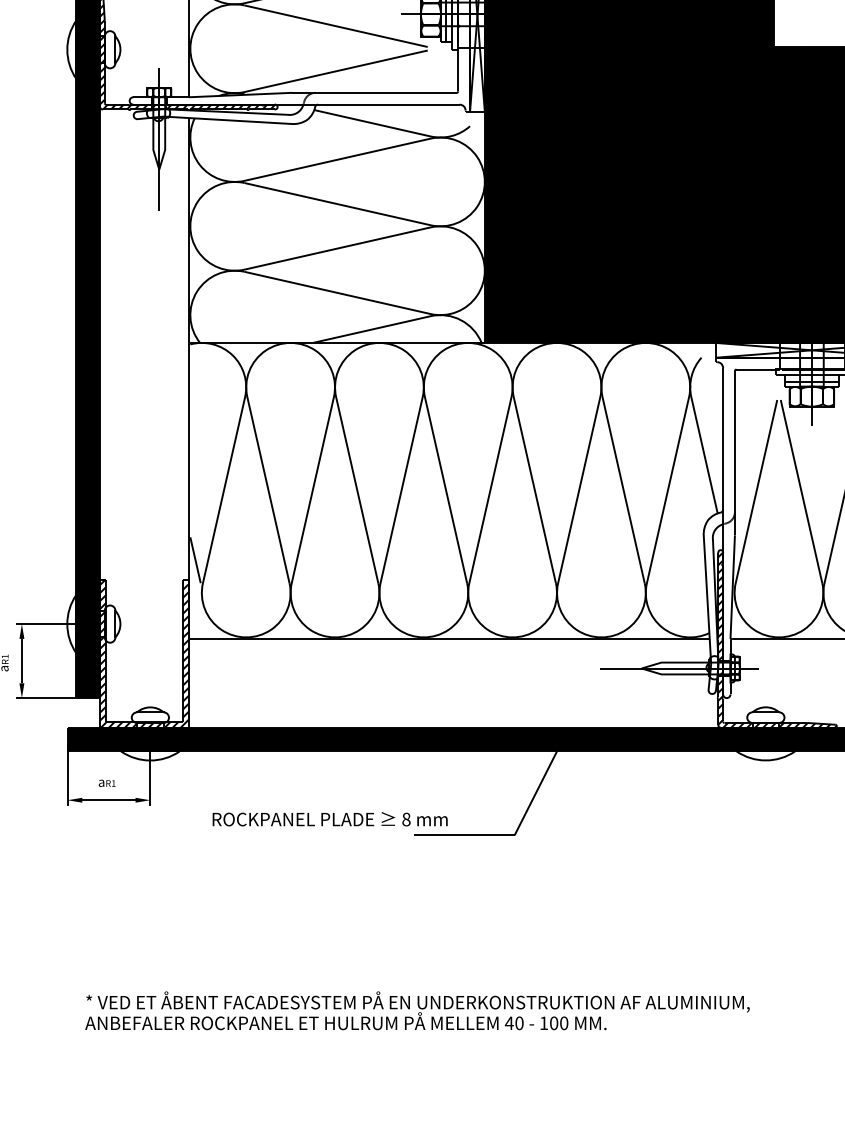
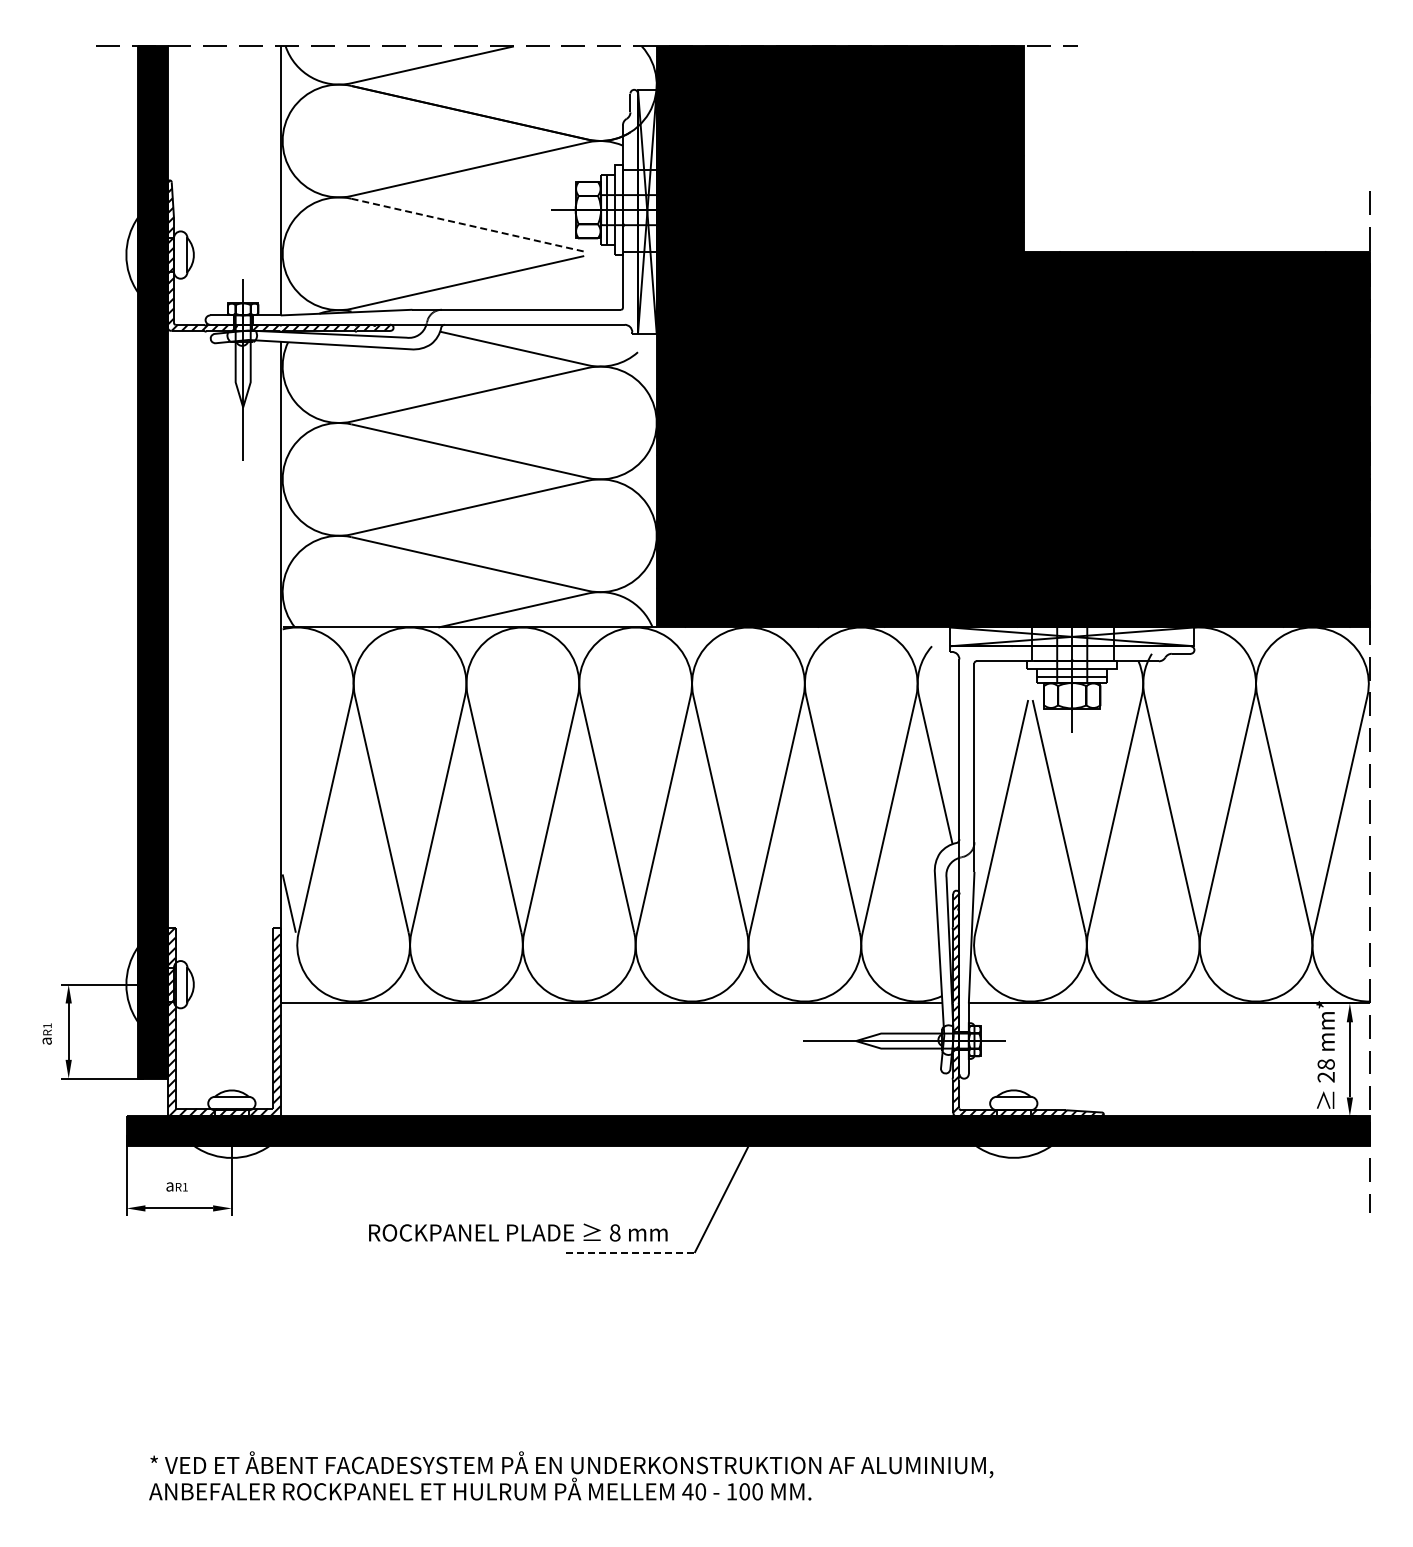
line: (336, 26) -> (468, 225), solid -> dashed
text: (330, 819) -> (518, 1232), moved
line: (464, 834) -> (630, 1252), solid -> dashed

